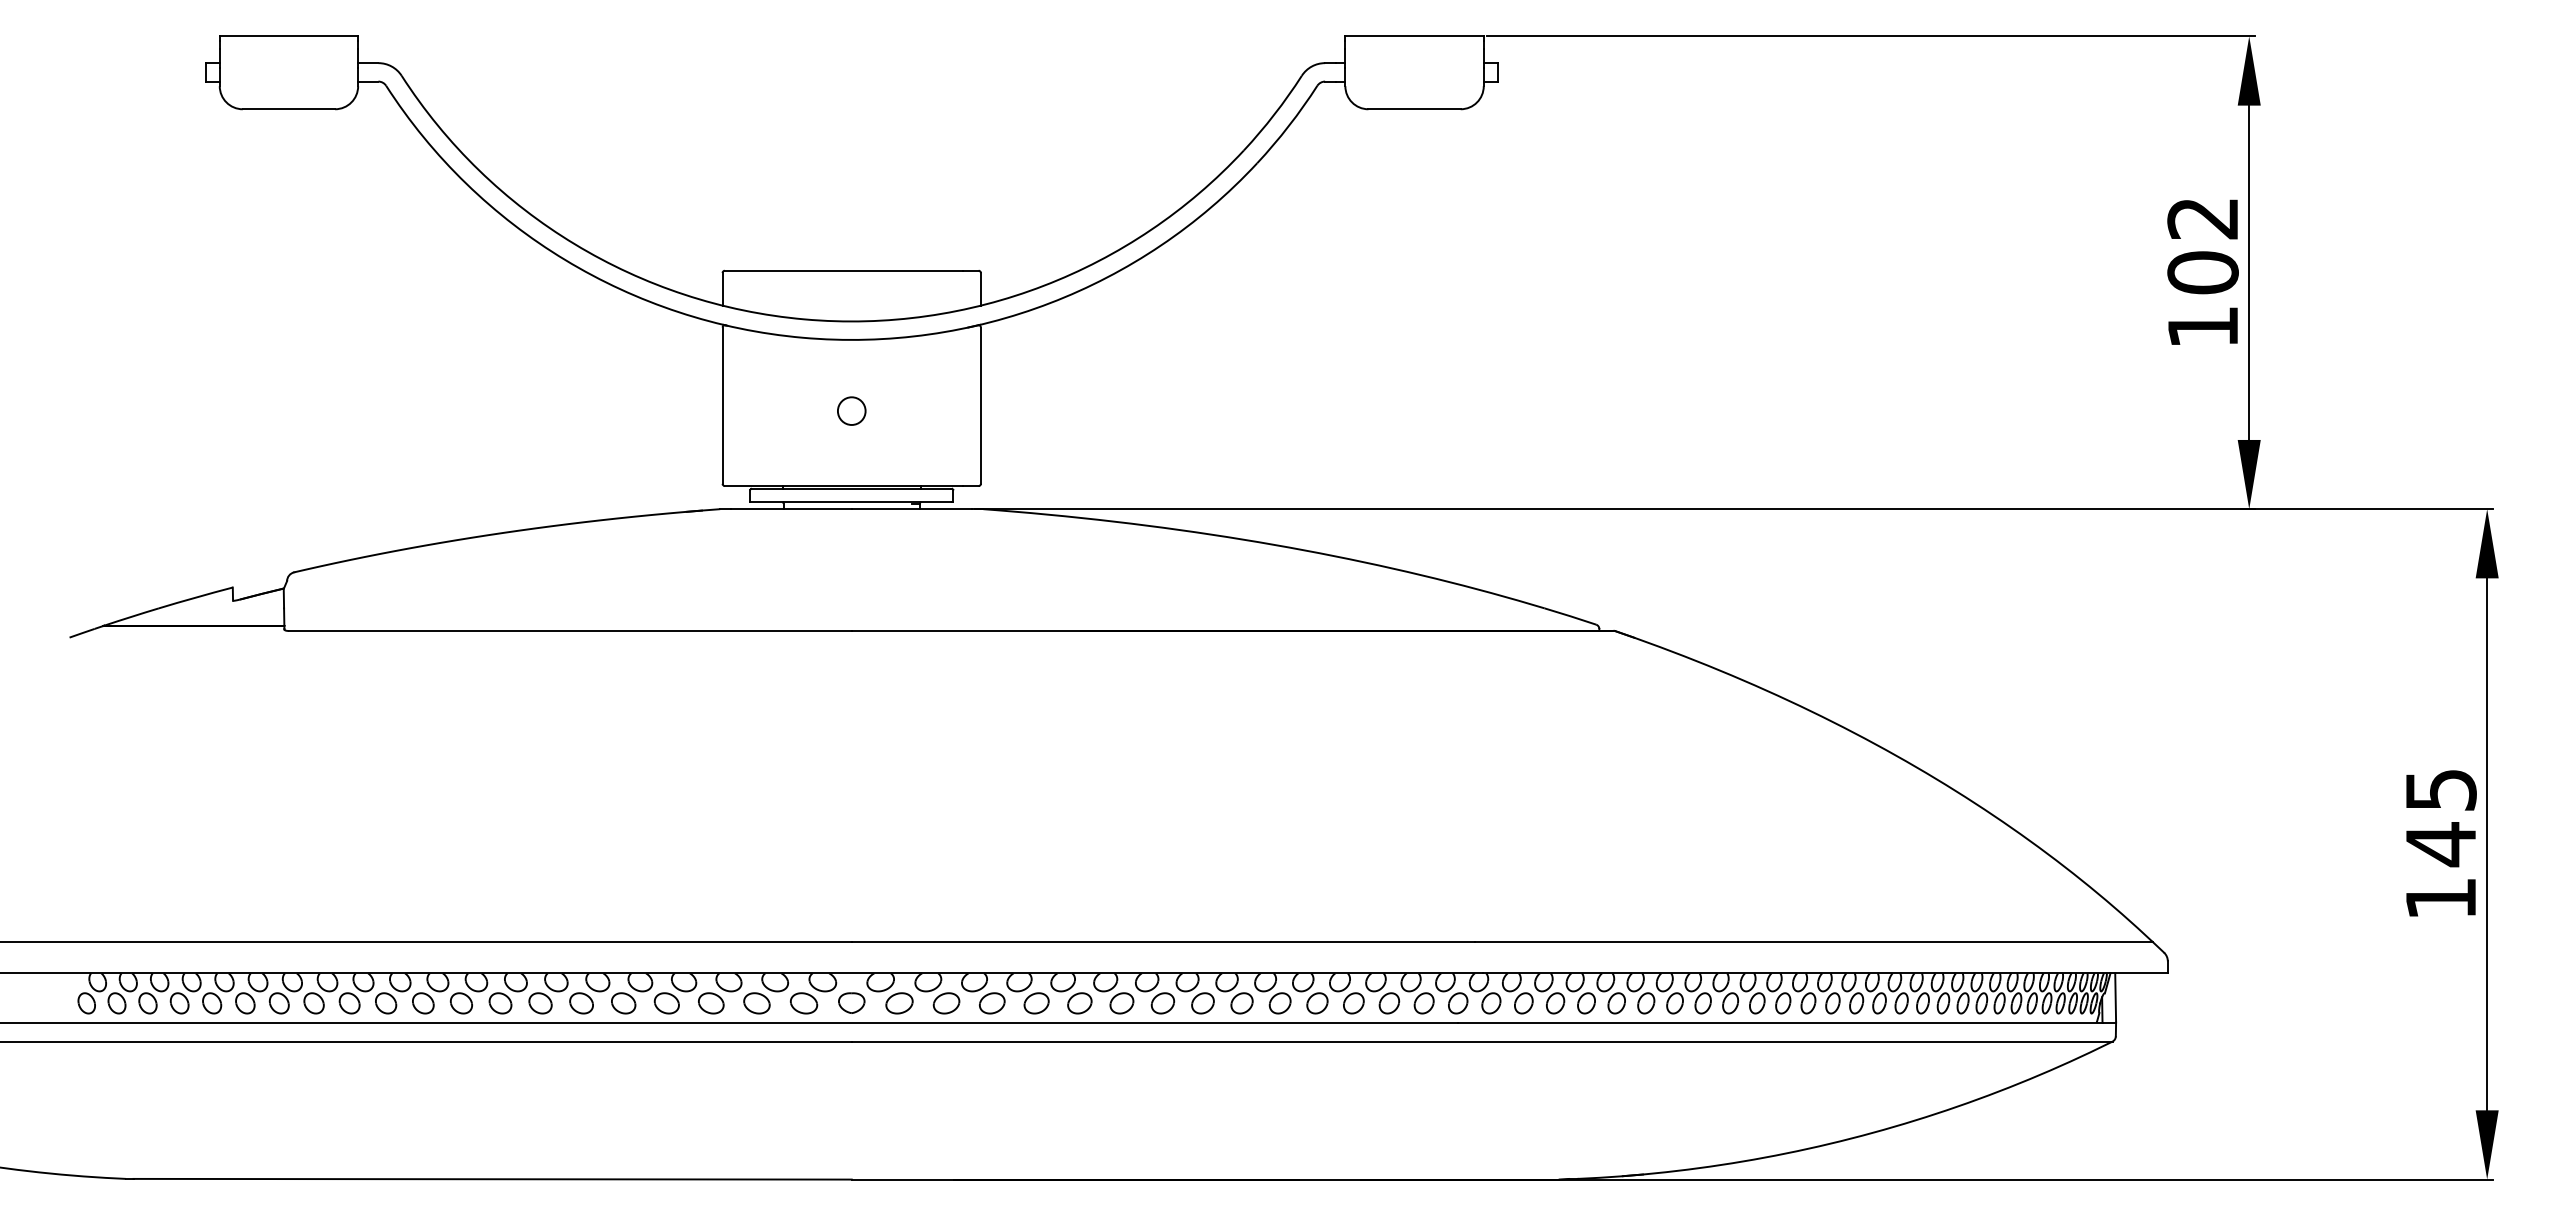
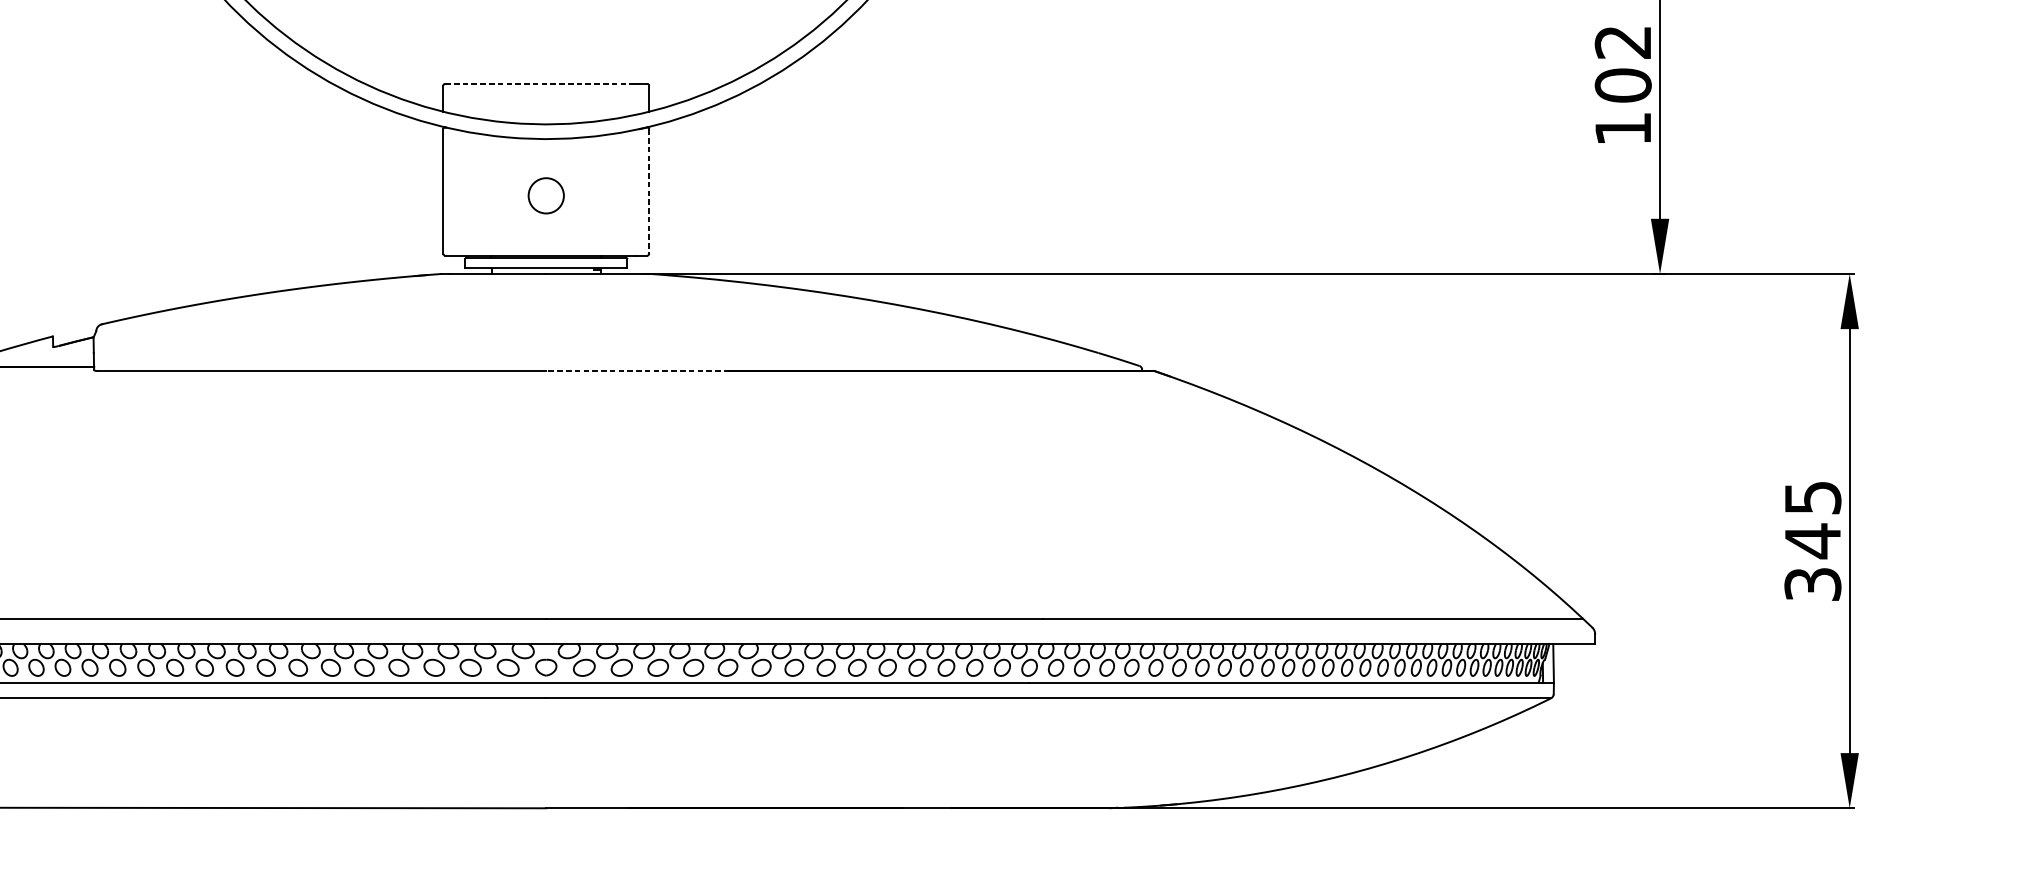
line: (844, 270) -> (540, 83), solid -> dashed
line: (980, 406) -> (648, 192), solid -> dashed
circle: (851, 410) -> (546, 195), size x1.6
line: (966, 631) -> (637, 371), solid -> dashed
text: (2440, 898) -> (1812, 584), 145 -> 345

